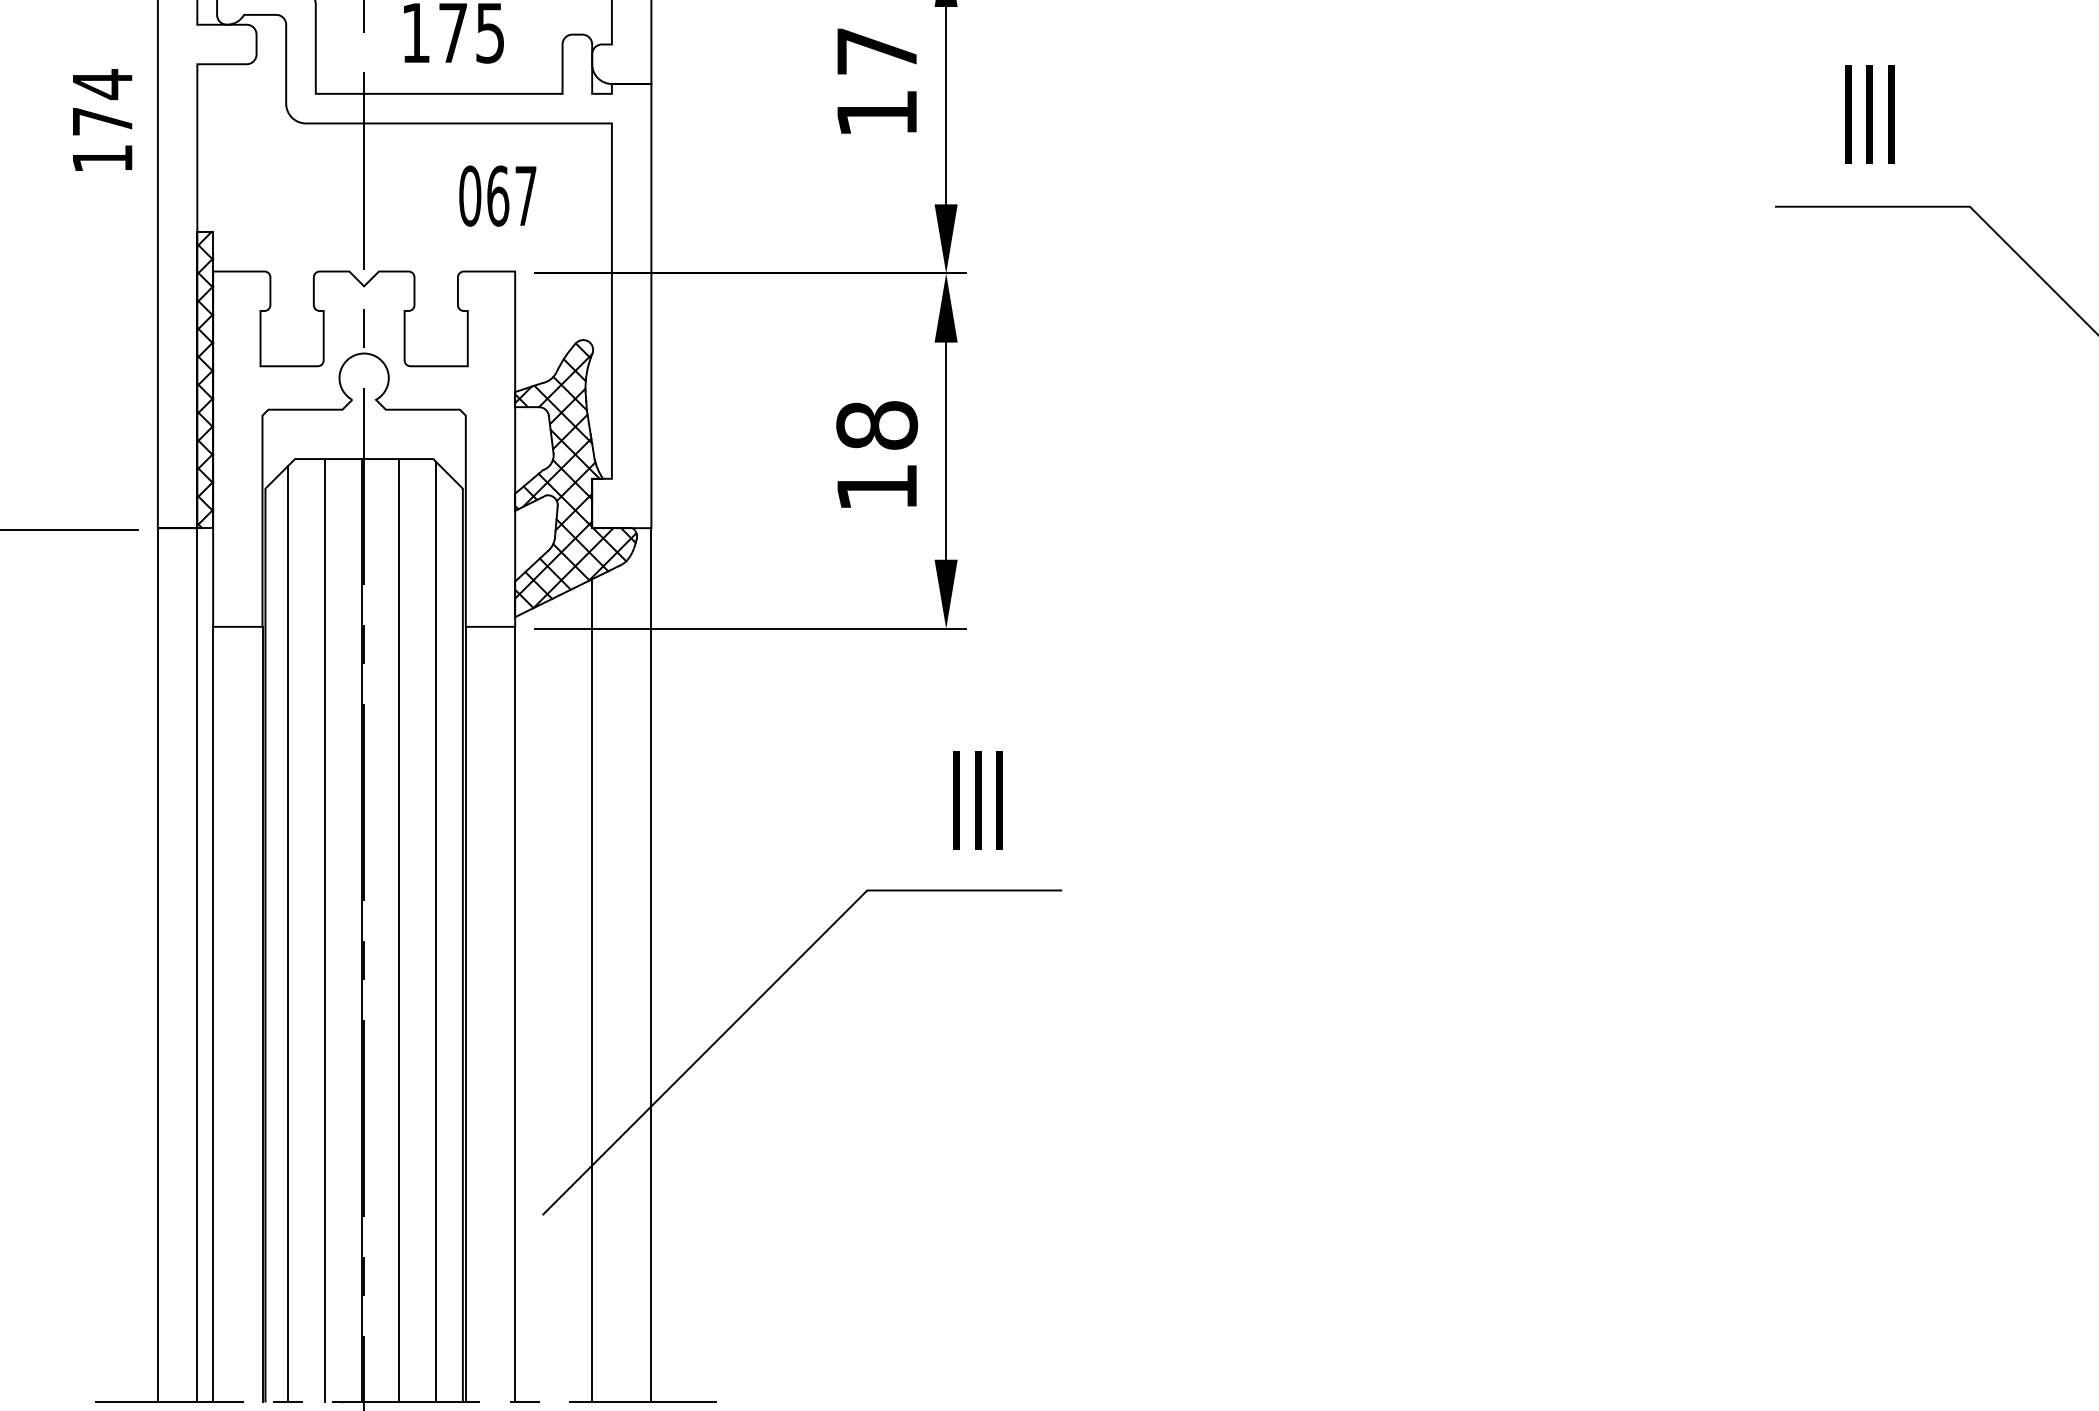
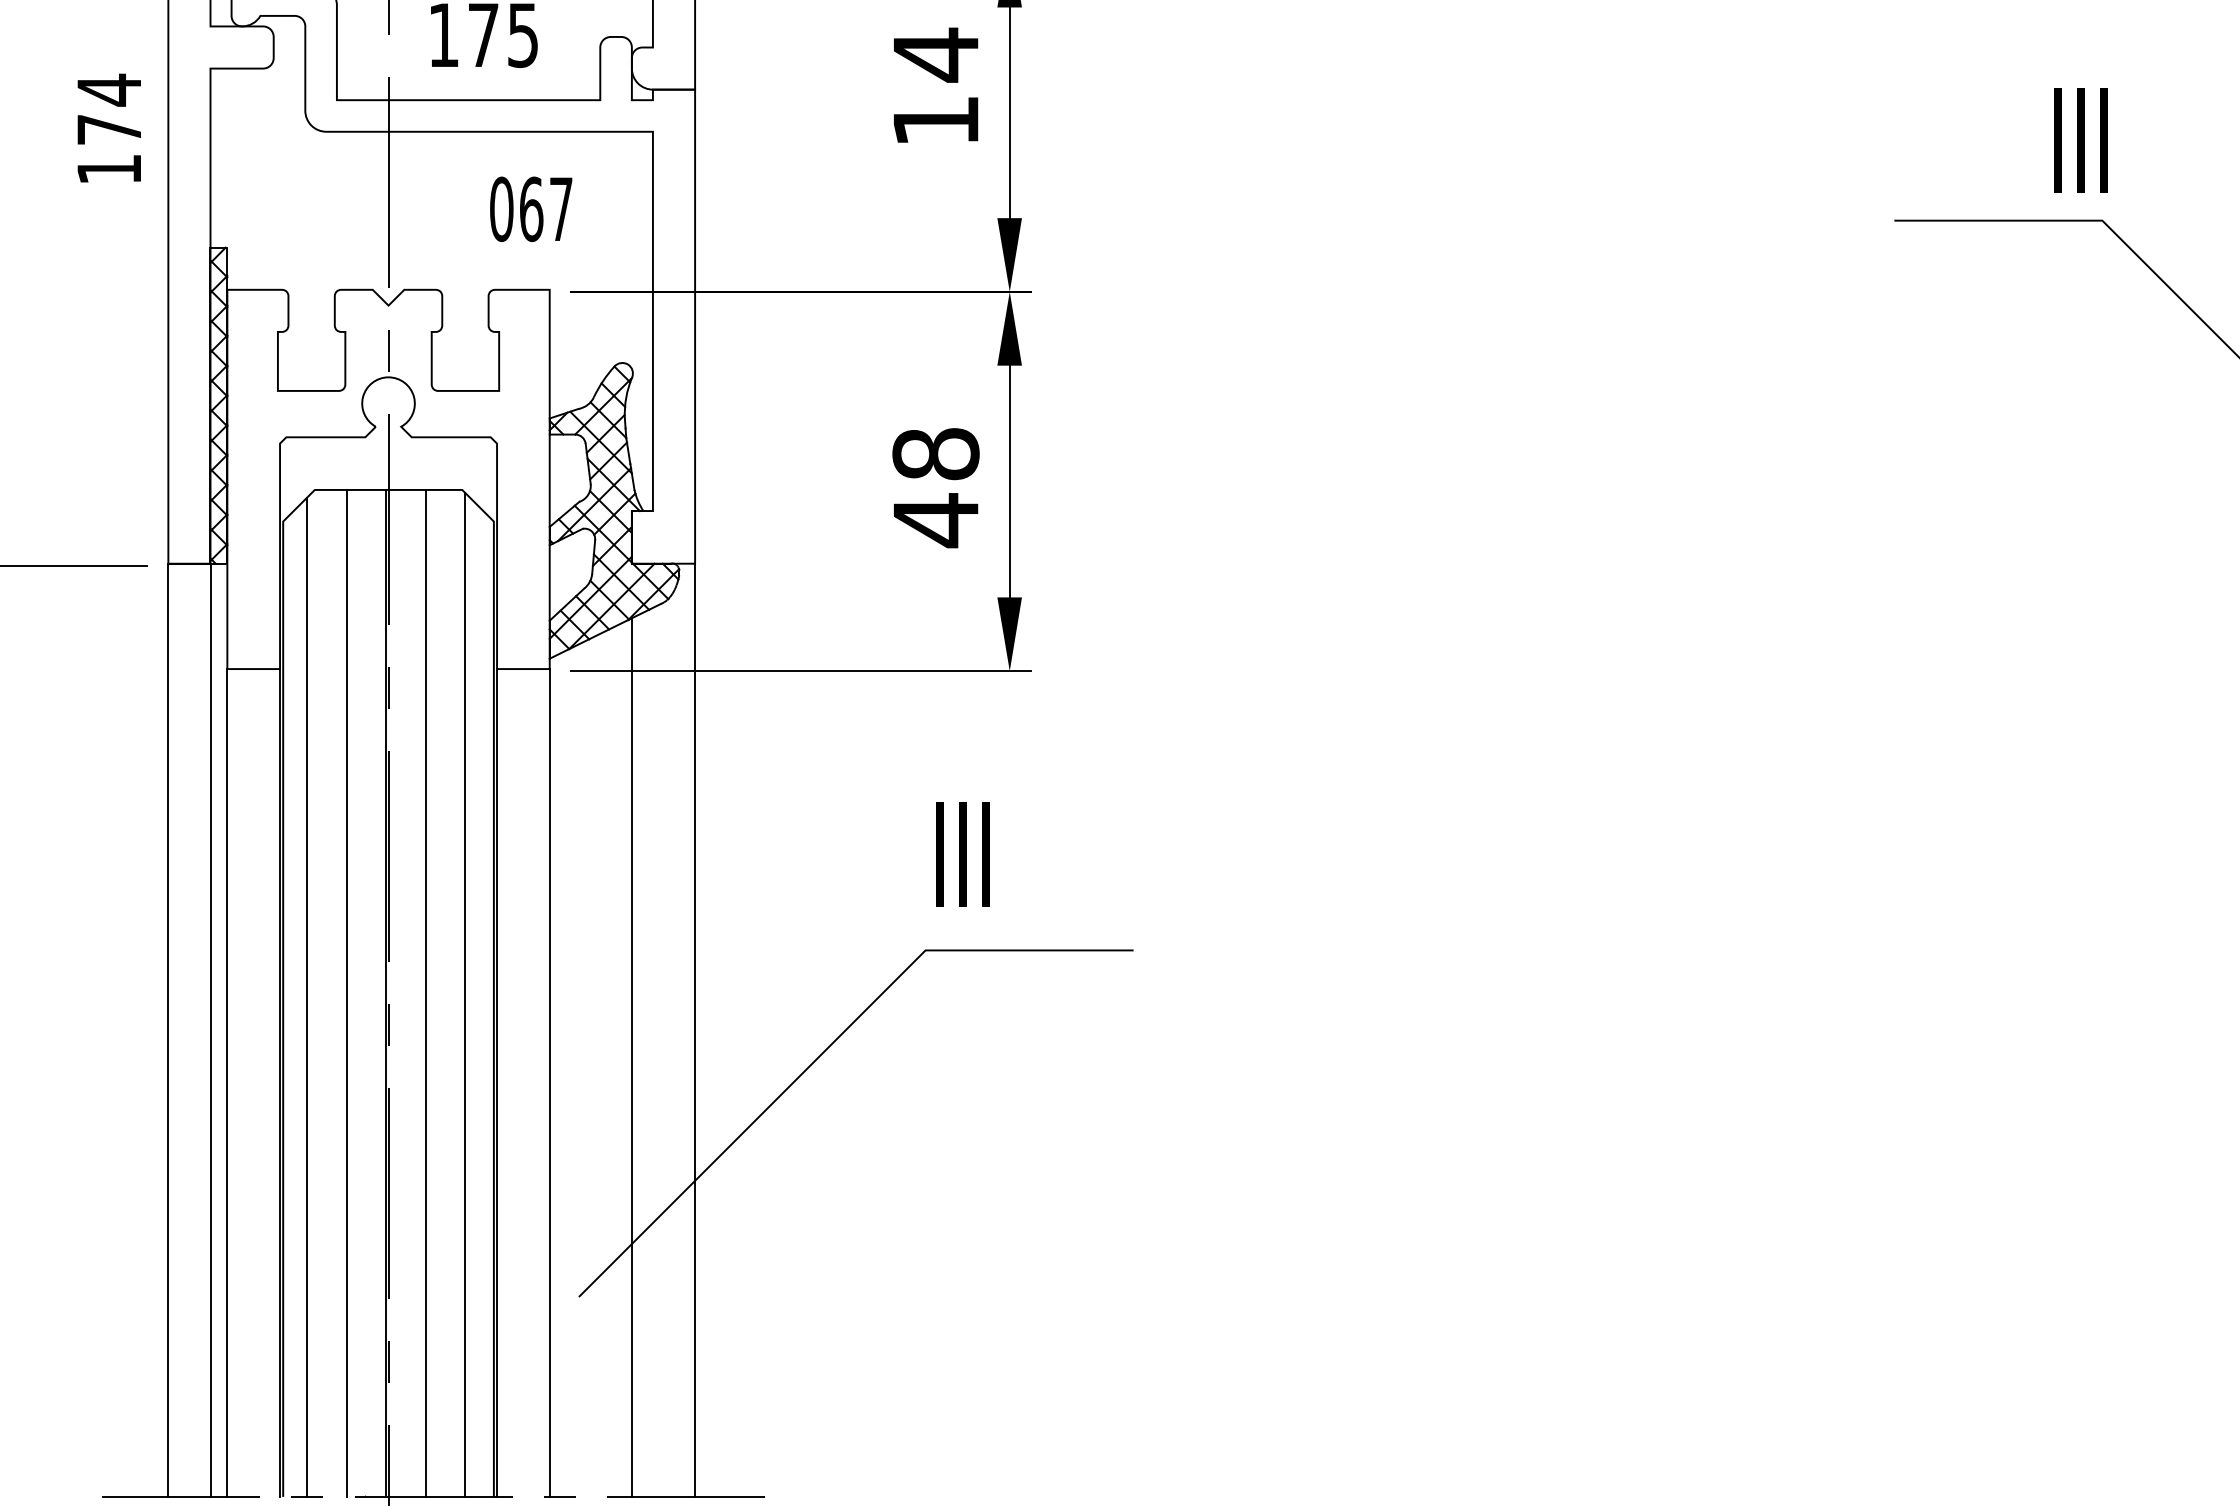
text: (876, 51) -> (935, 54), 17 -> 14
text: (1869, 114) -> (2080, 140), moved
text: (876, 487) -> (935, 520), 18 -> 48
text: (977, 800) -> (962, 854), moved

